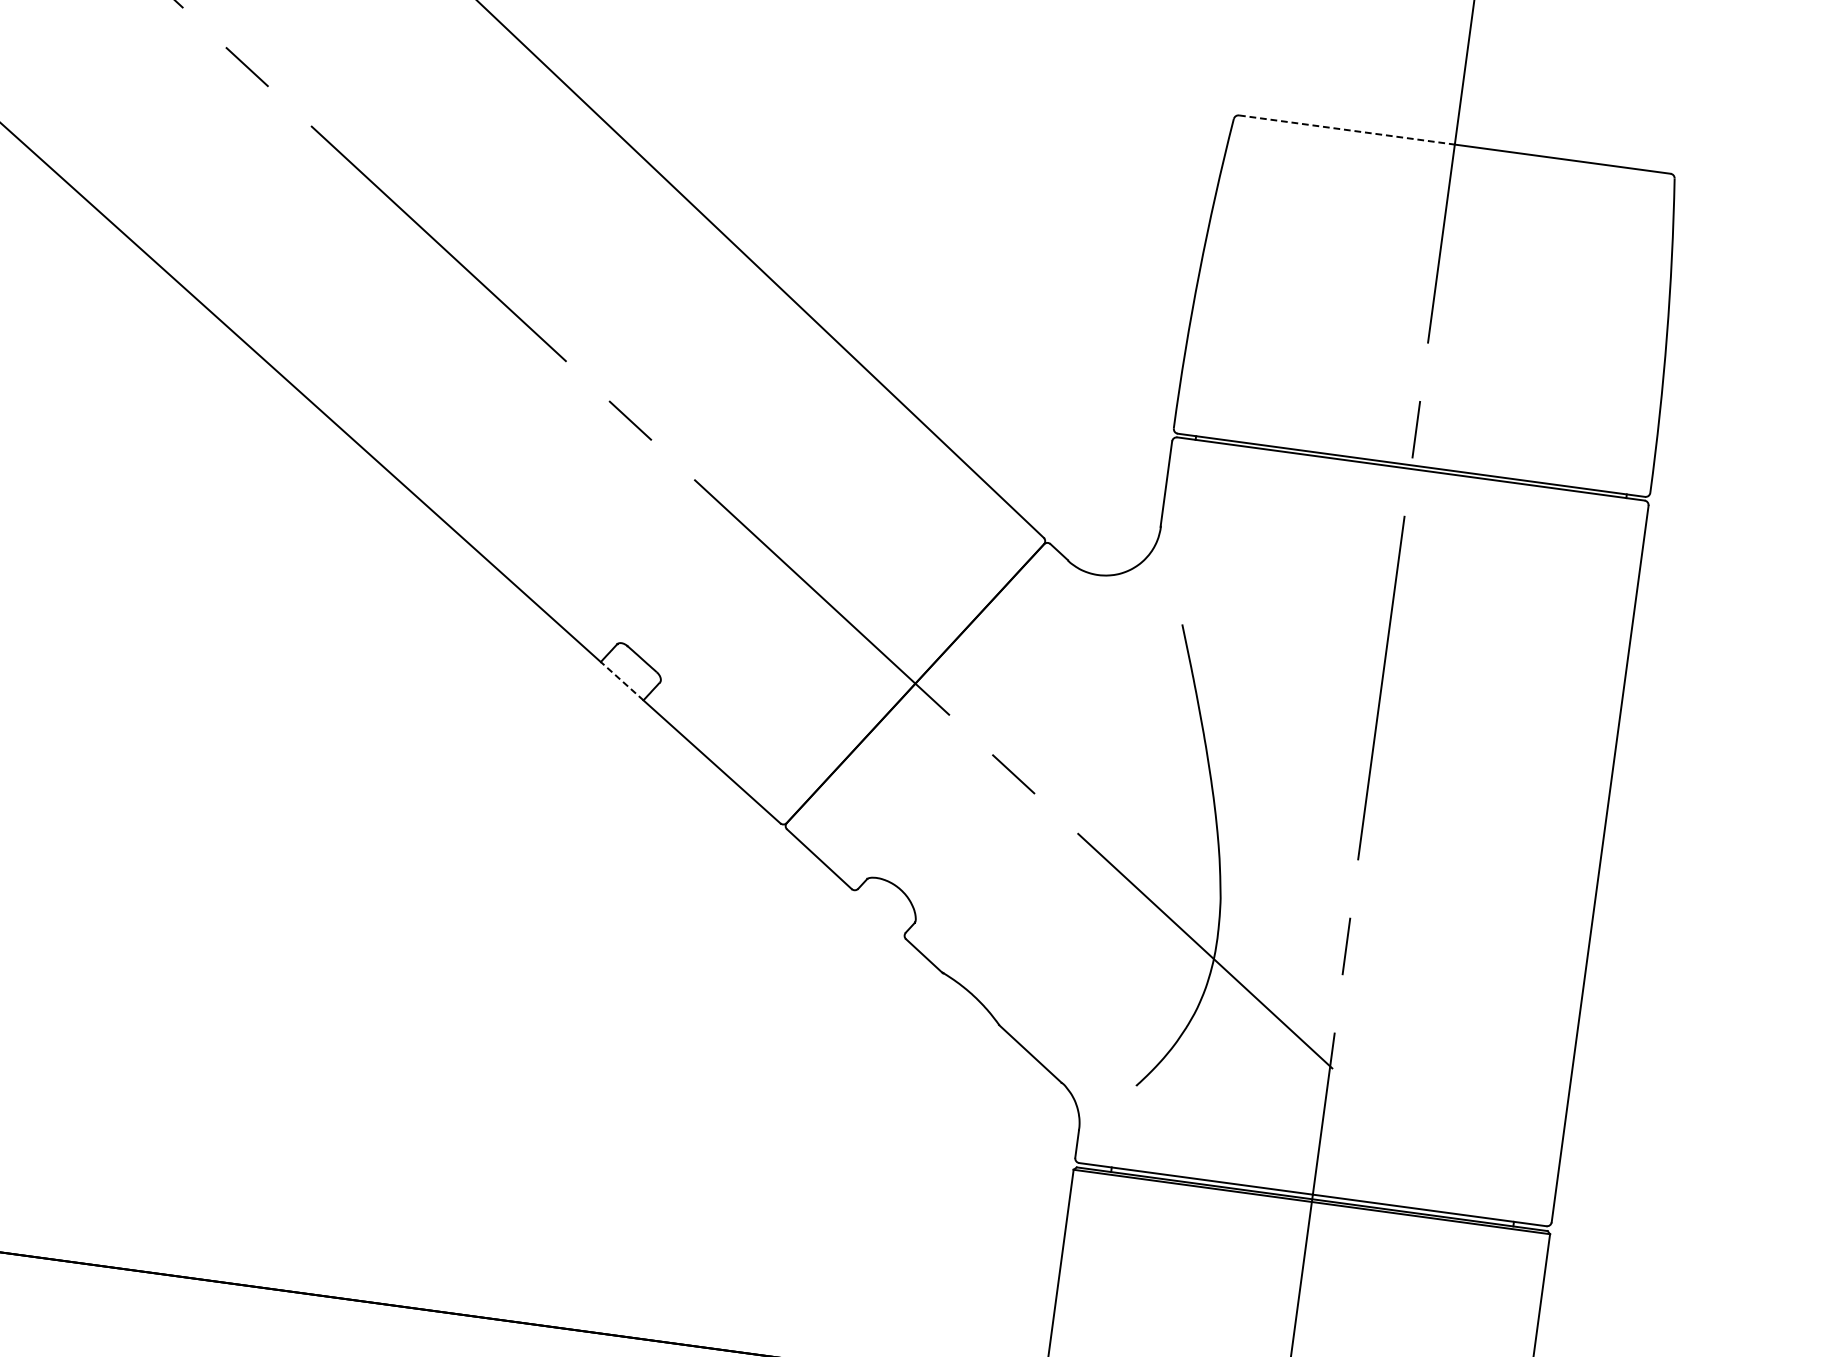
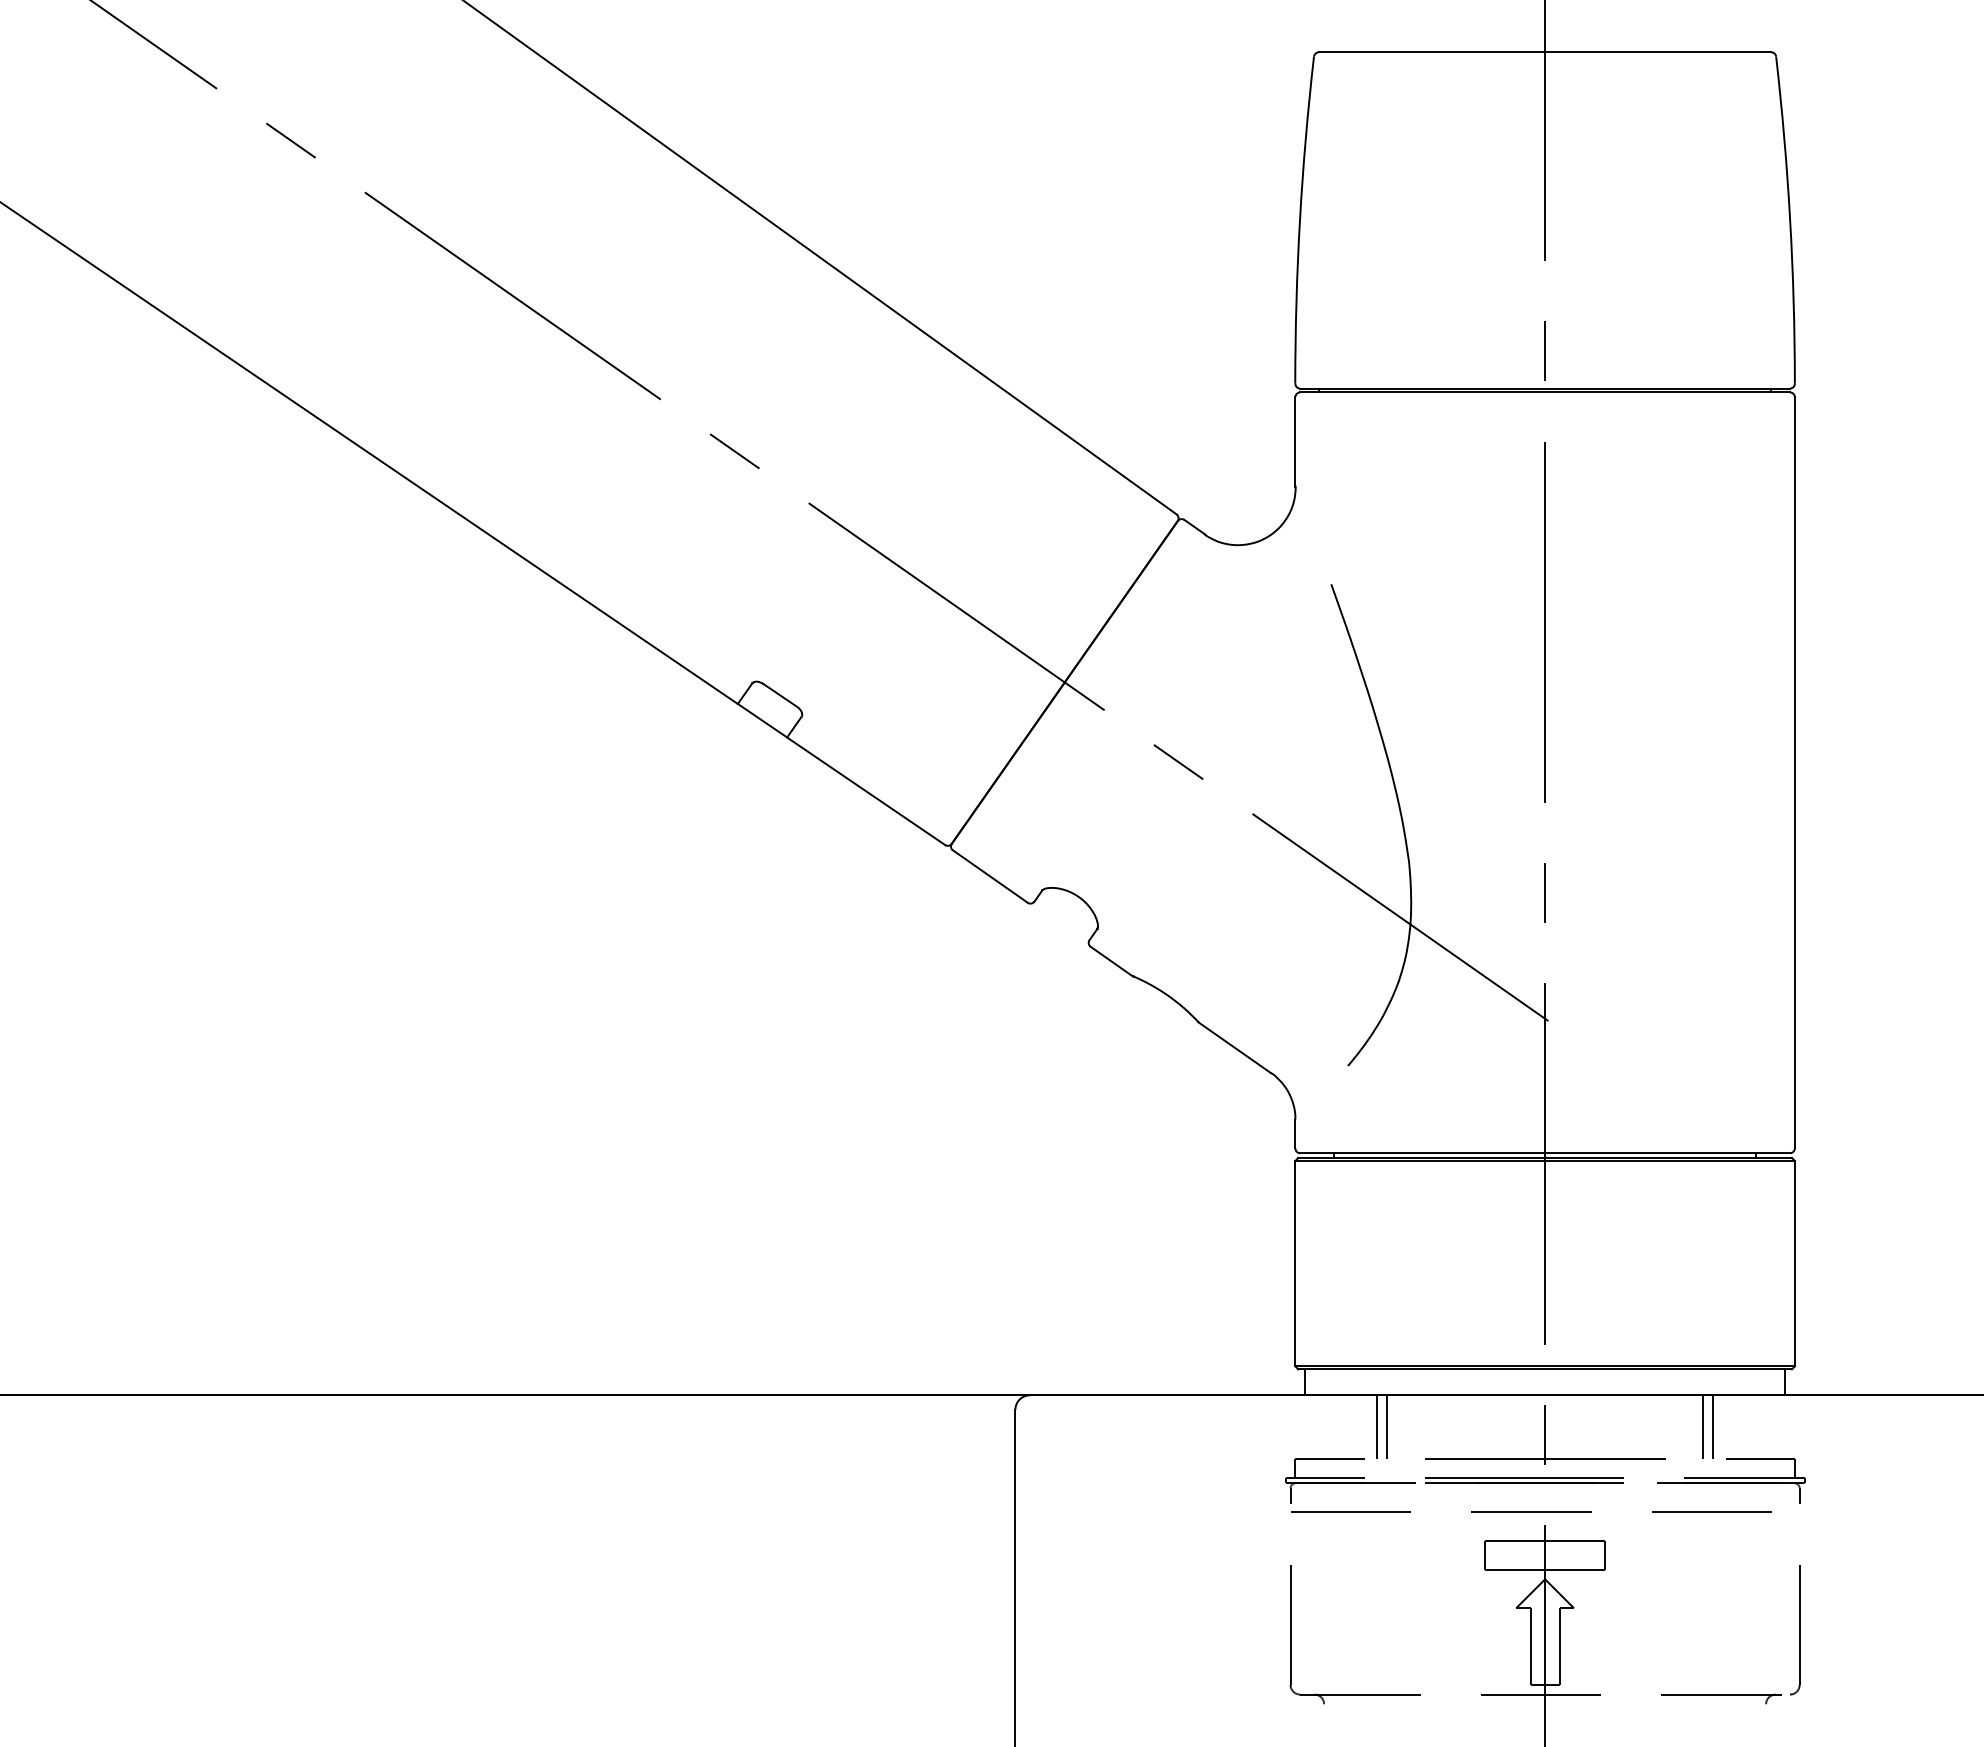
line: (1347, 130) -> (1432, 52), dashed -> solid
line: (622, 680) -> (762, 720), dashed -> solid

